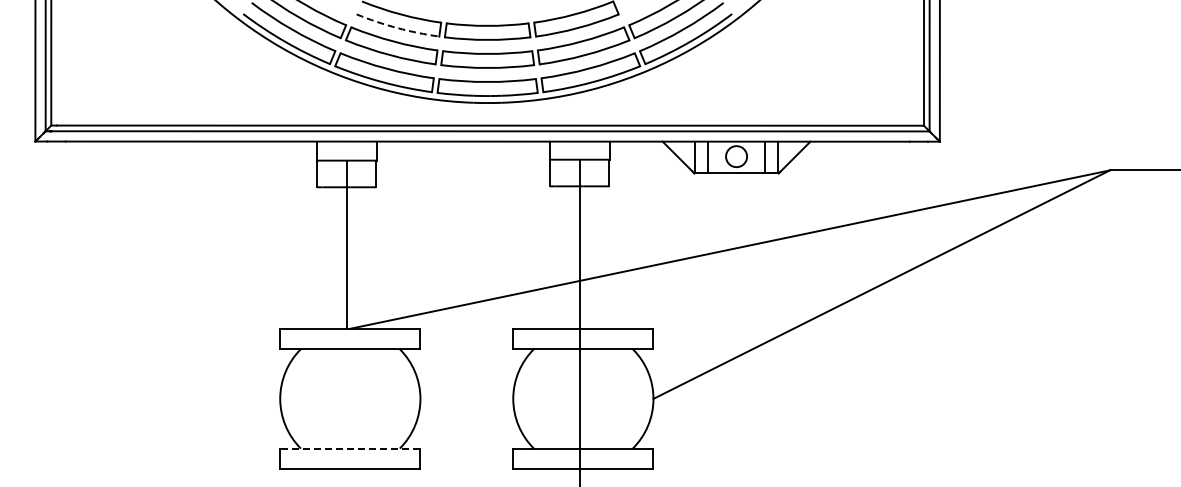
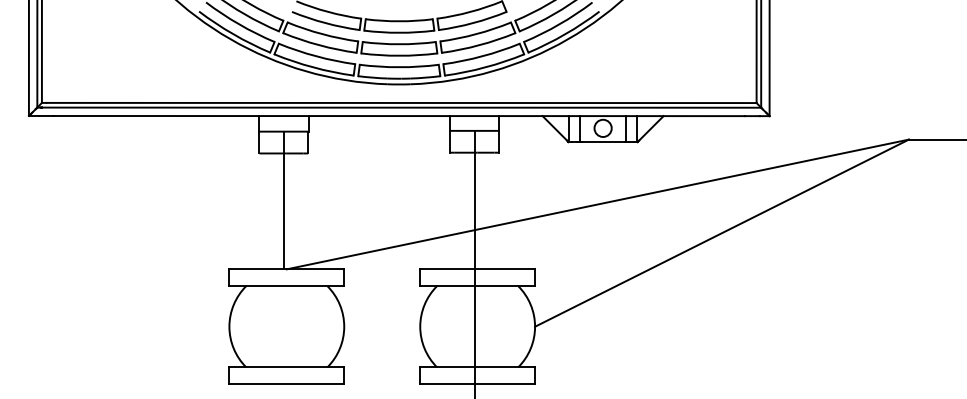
arc: (397, 28) -> (325, 23), dashed -> solid
line: (349, 448) -> (286, 367), dashed -> solid

